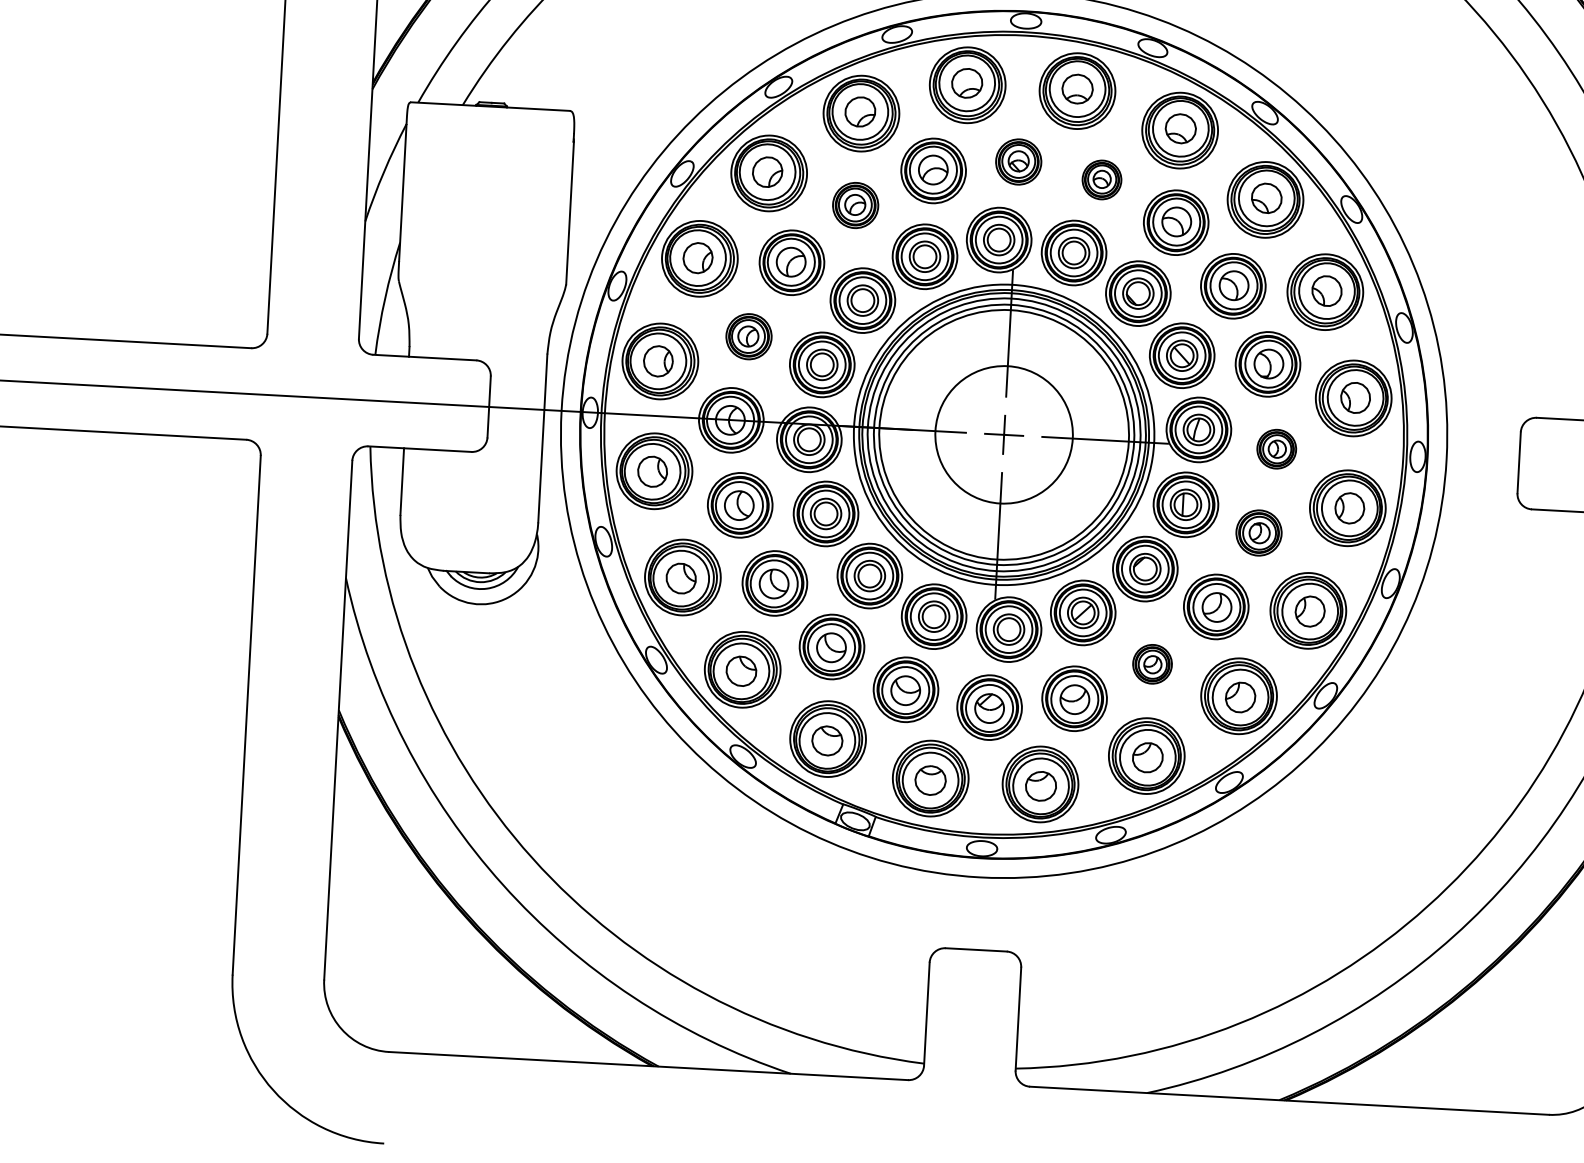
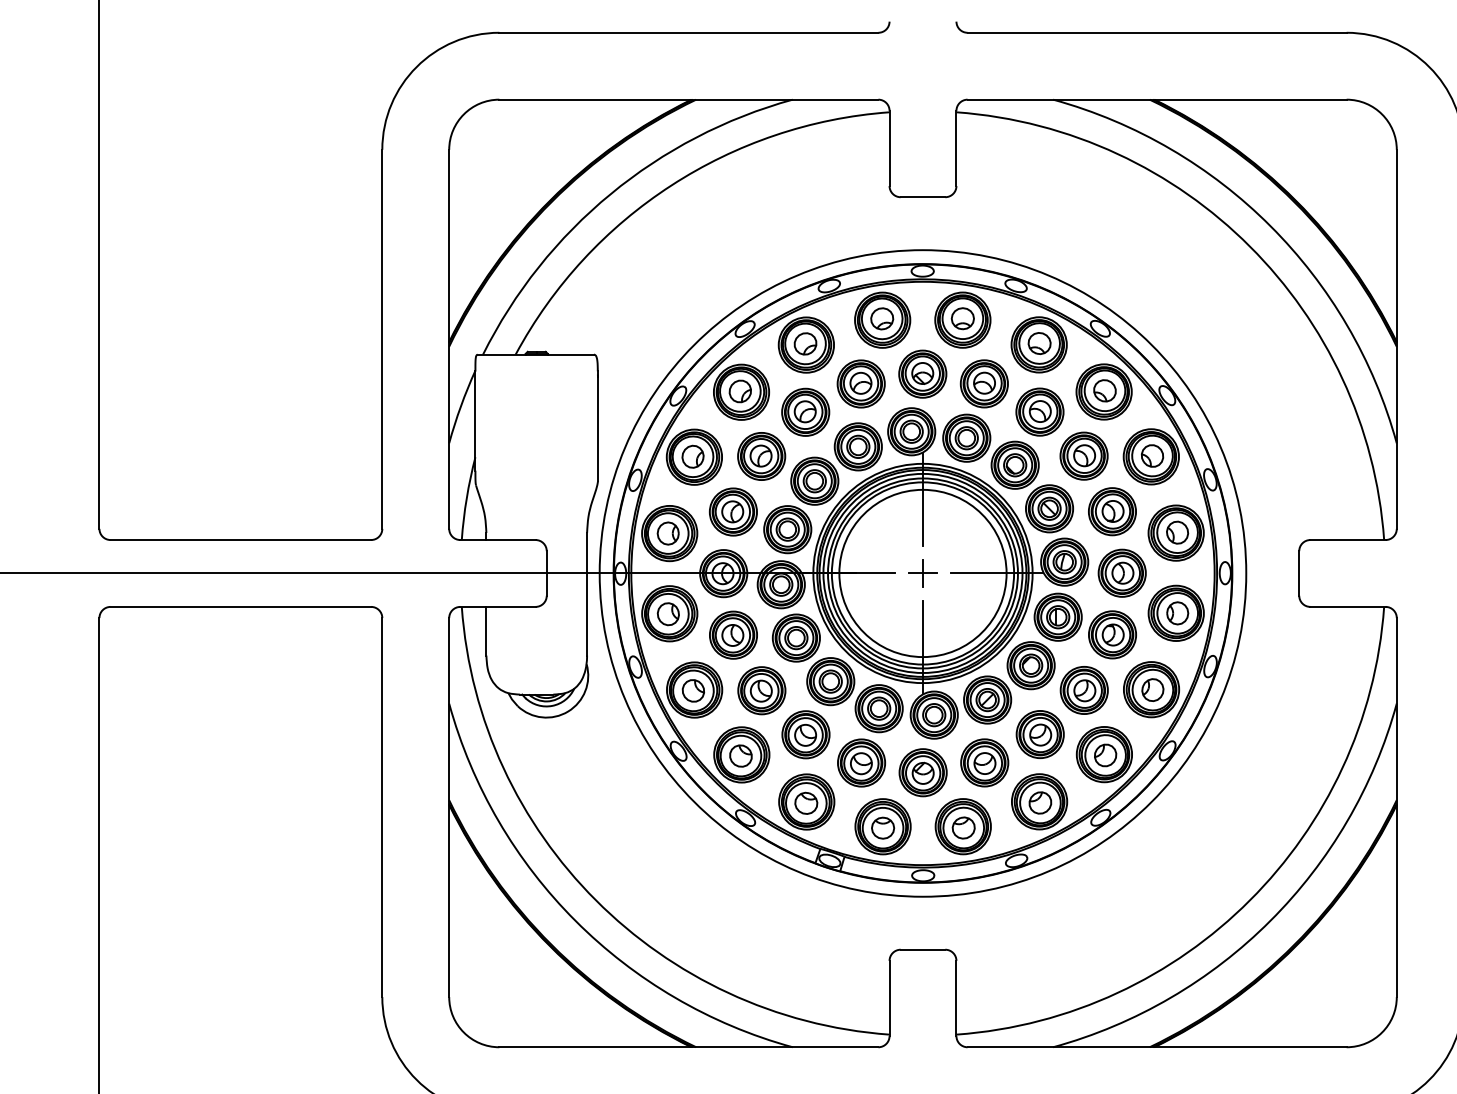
part: (1018, 161) -> (922, 373), size x1.43
part: (1101, 179) -> (983, 383), size x1.67
part: (855, 204) -> (805, 411), size x1.43
part: (747, 335) -> (732, 511), size x1.43
circle: (1003, 434) -> (922, 573), size x1.67
part: (1275, 448) -> (1121, 572), size x1.67
part: (1259, 532) -> (1112, 634), size x1.43
part: (1151, 663) -> (1039, 734), size x1.67

